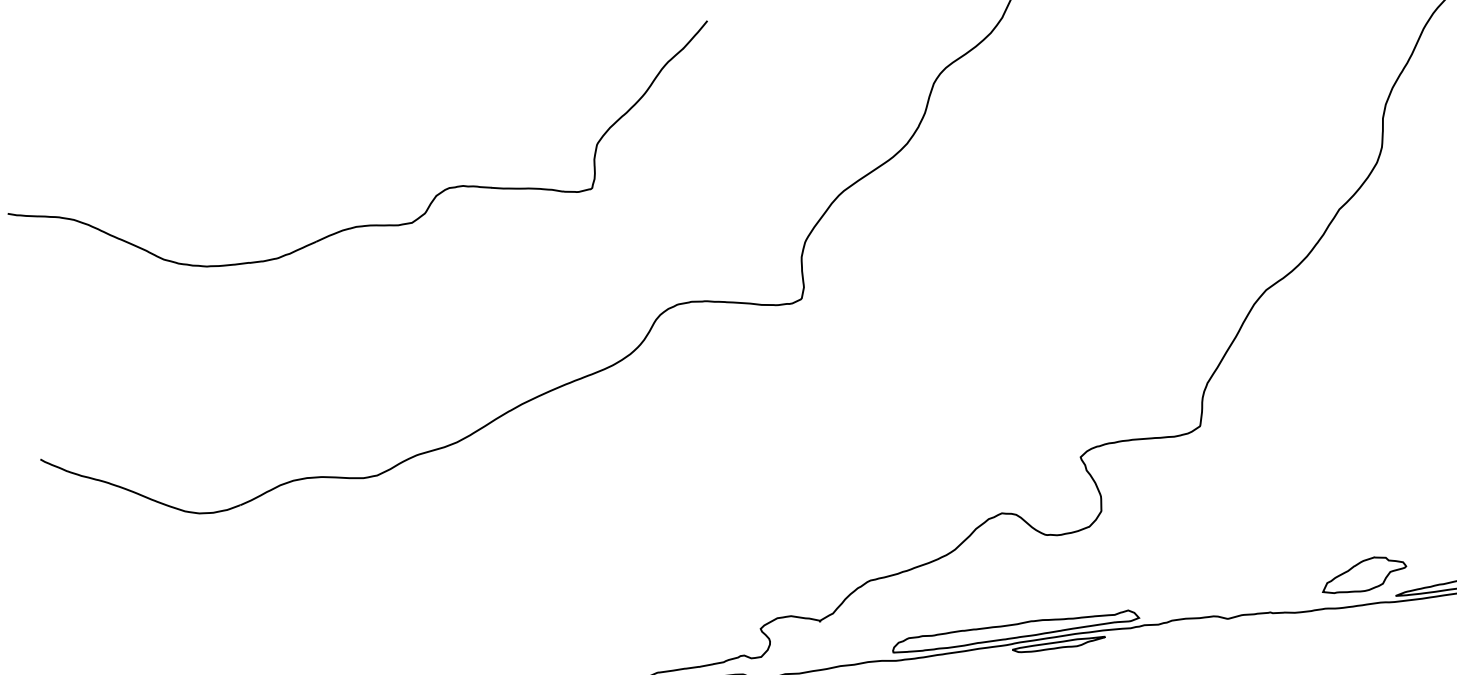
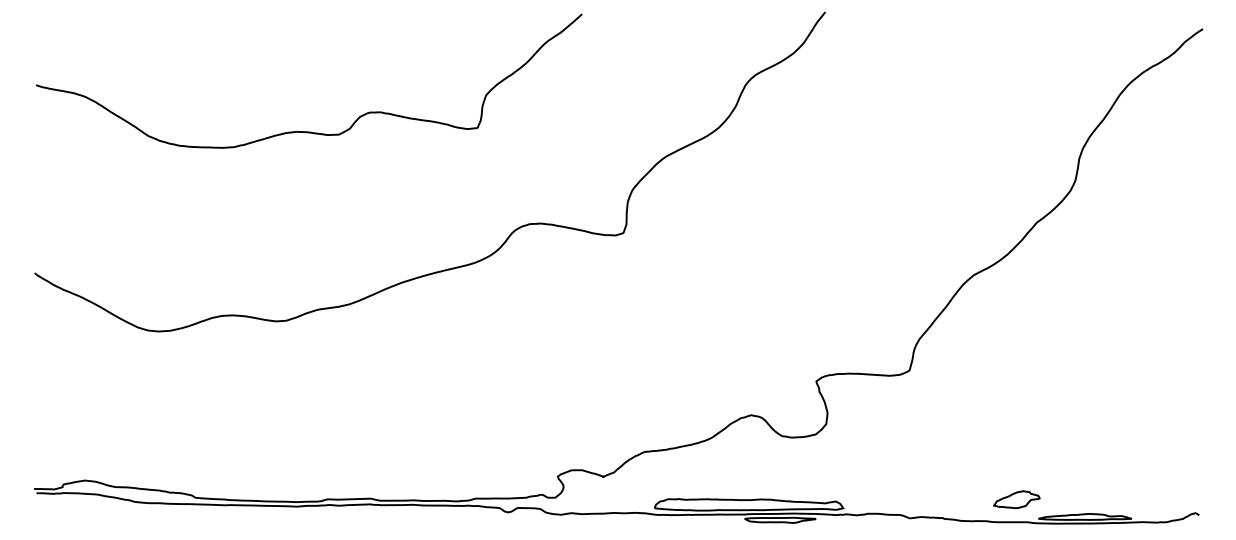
part: (1363, 574) -> (1016, 499), size x0.7

